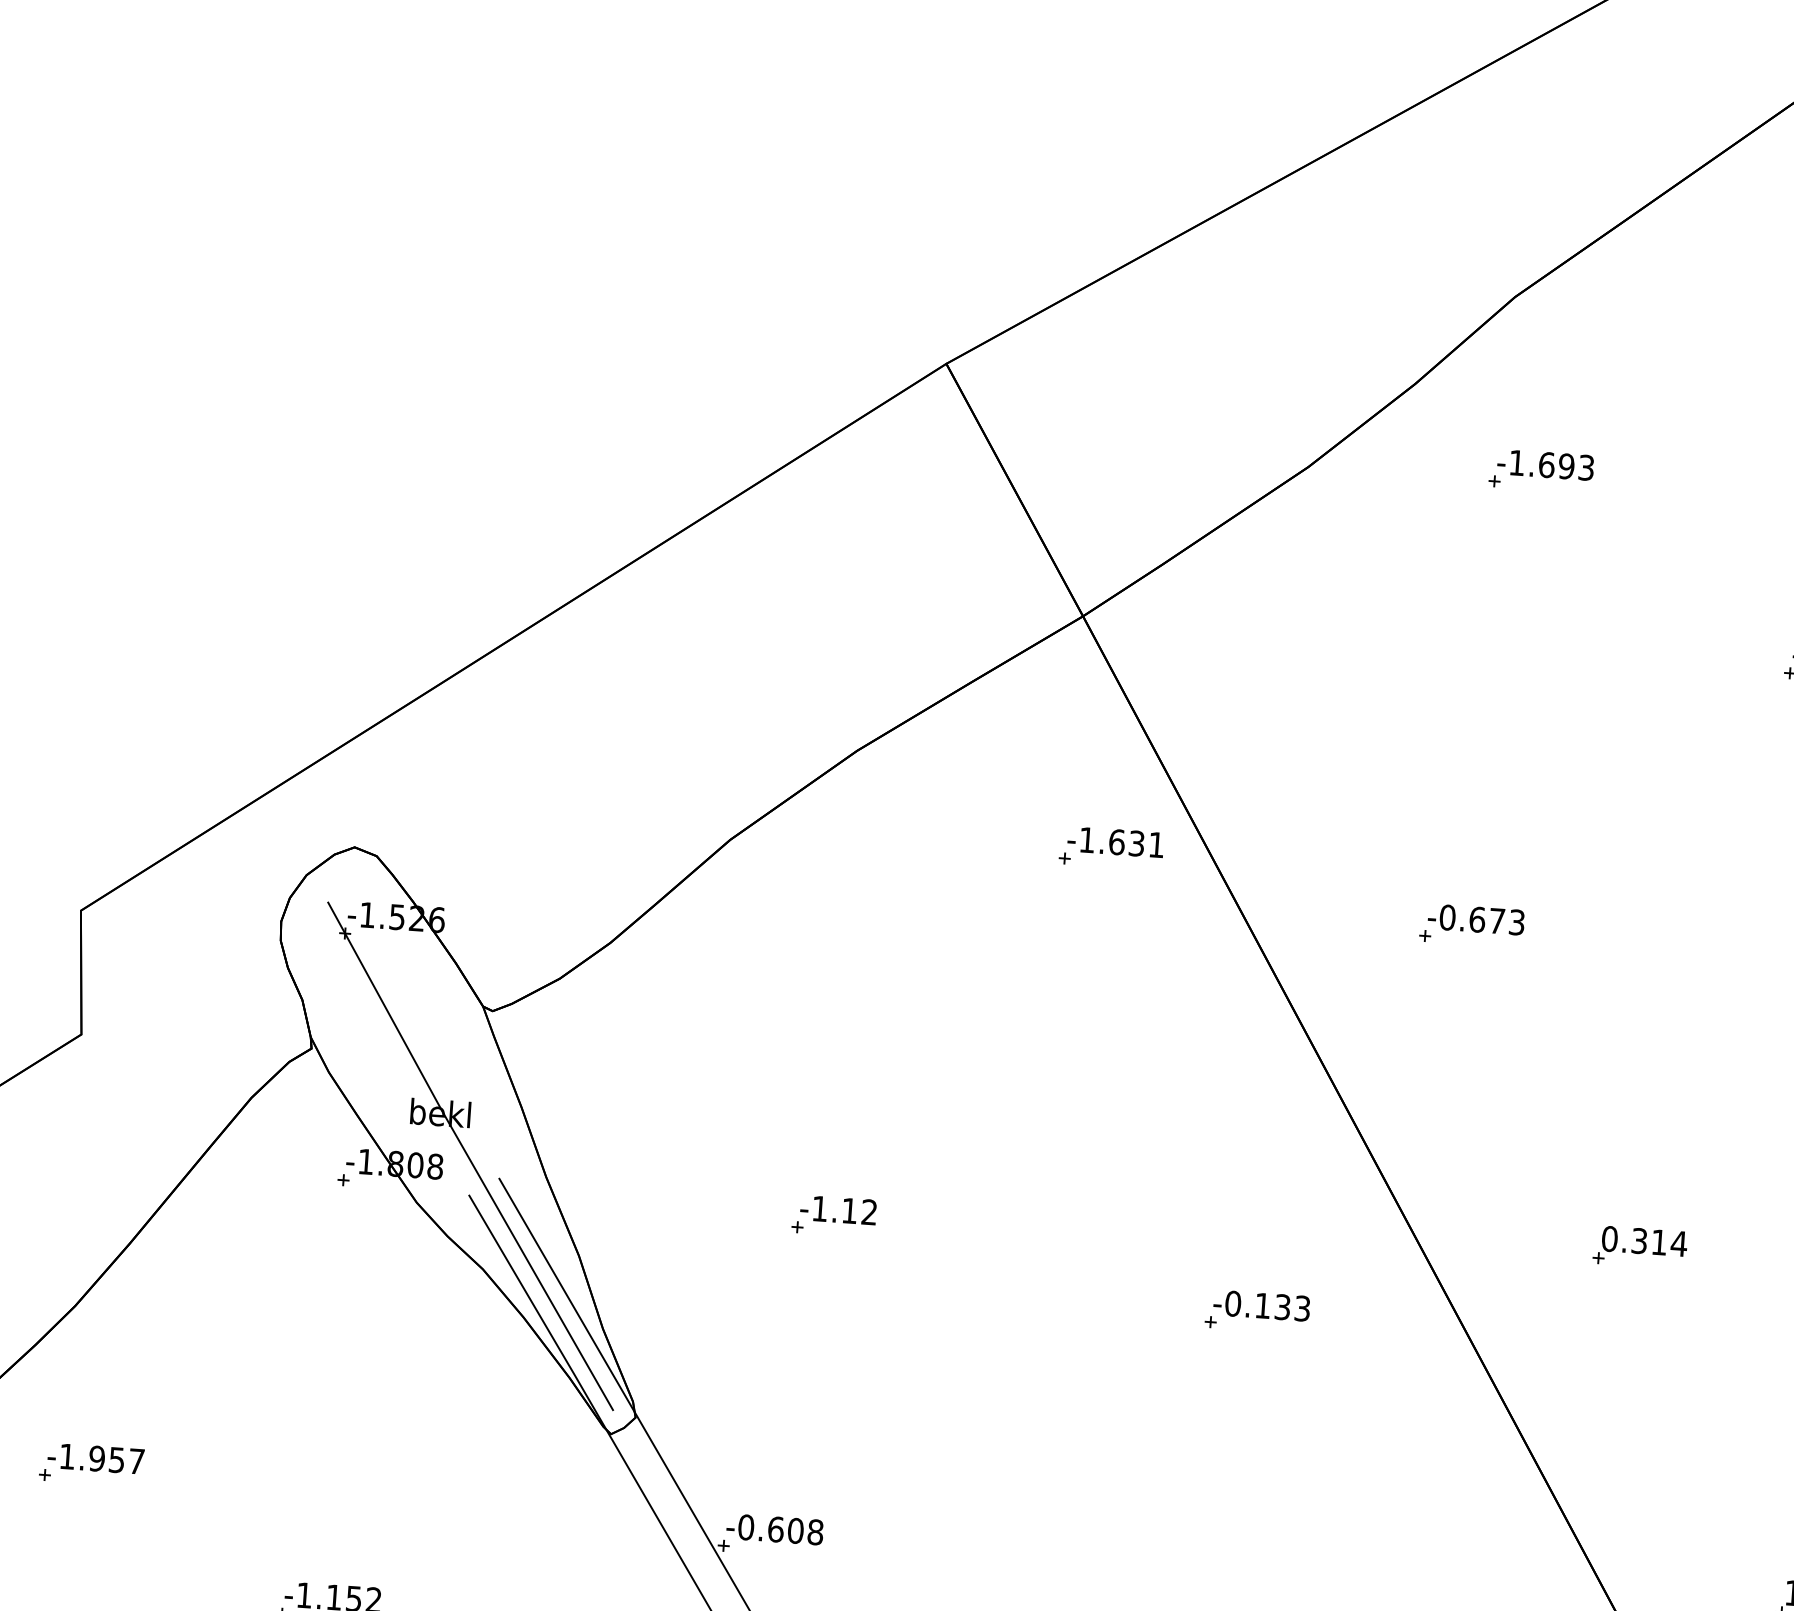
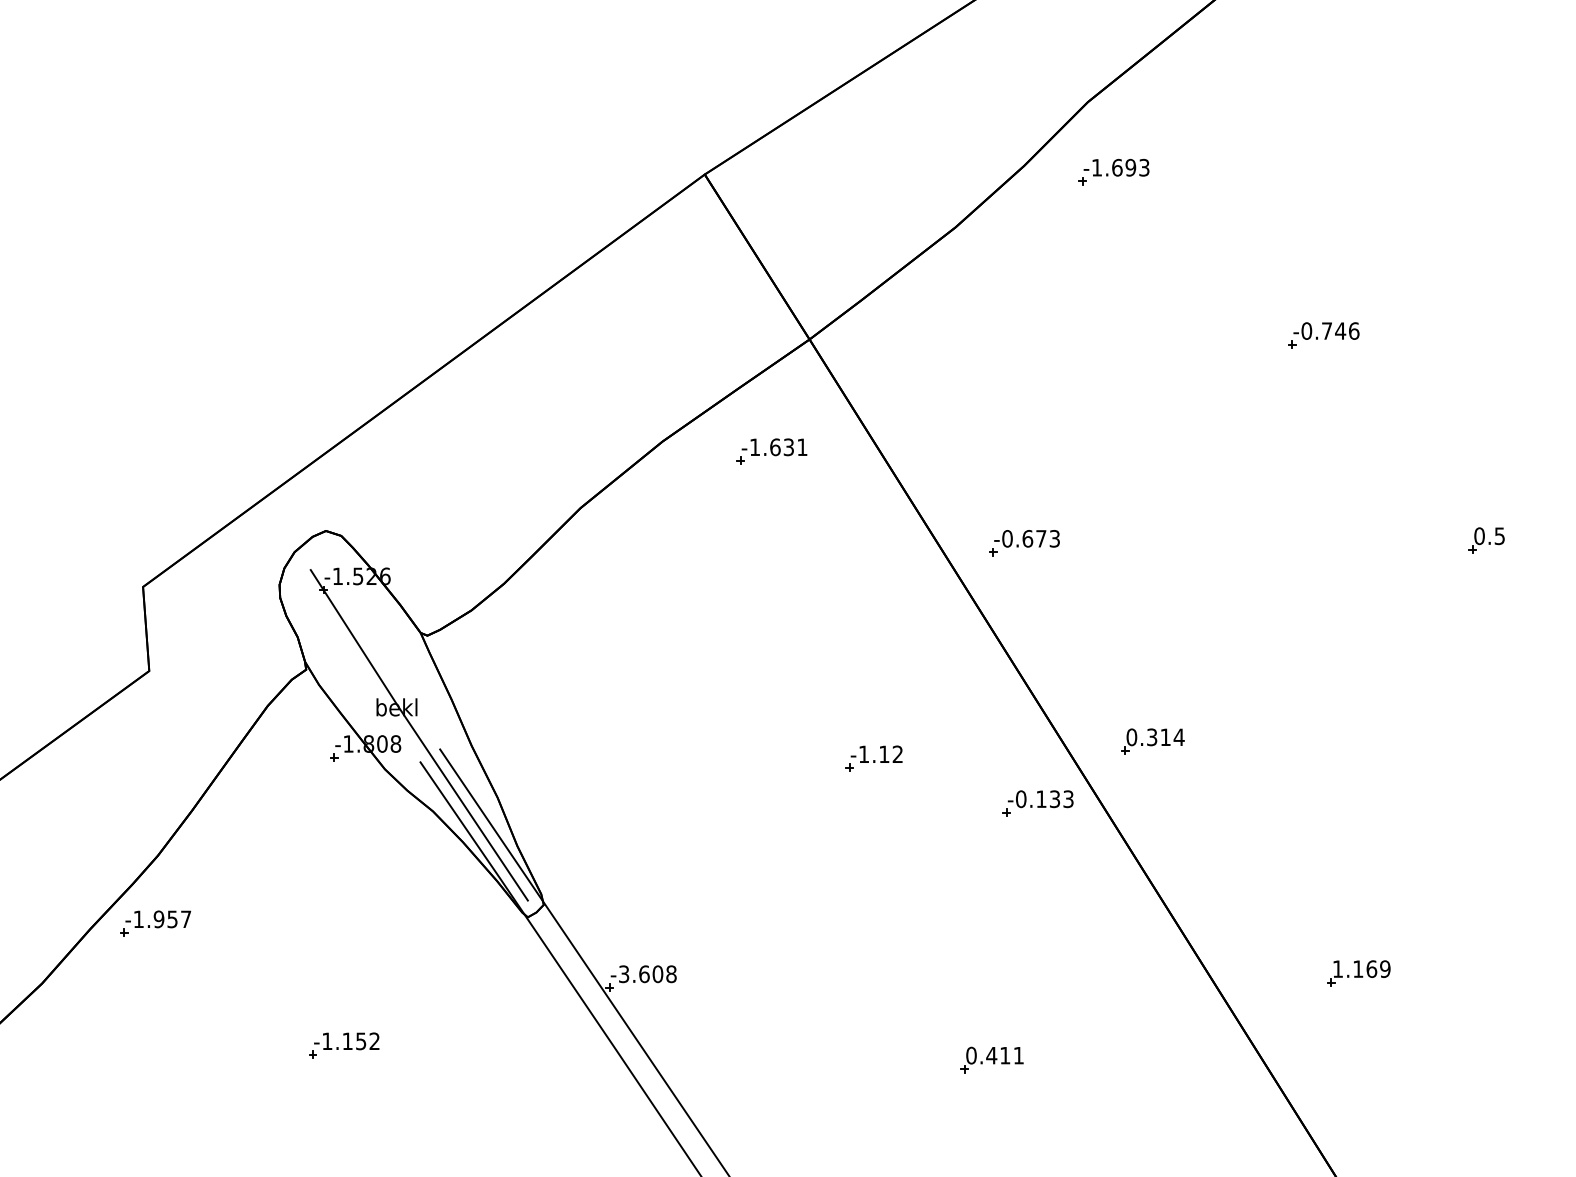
part: (1540, 470) -> (1113, 171), moved
part: (1110, 847) -> (771, 451), moved
part: (1472, 926) -> (1024, 543), moved
part: (833, 1215) -> (873, 758), moved
part: (1639, 1247) -> (1152, 741), moved
part: (1256, 1311) -> (1037, 803), moved
part: (91, 1464) -> (155, 923), moved
text: (745, 1527) -> (623, 974), -0.608 -> -3.608

